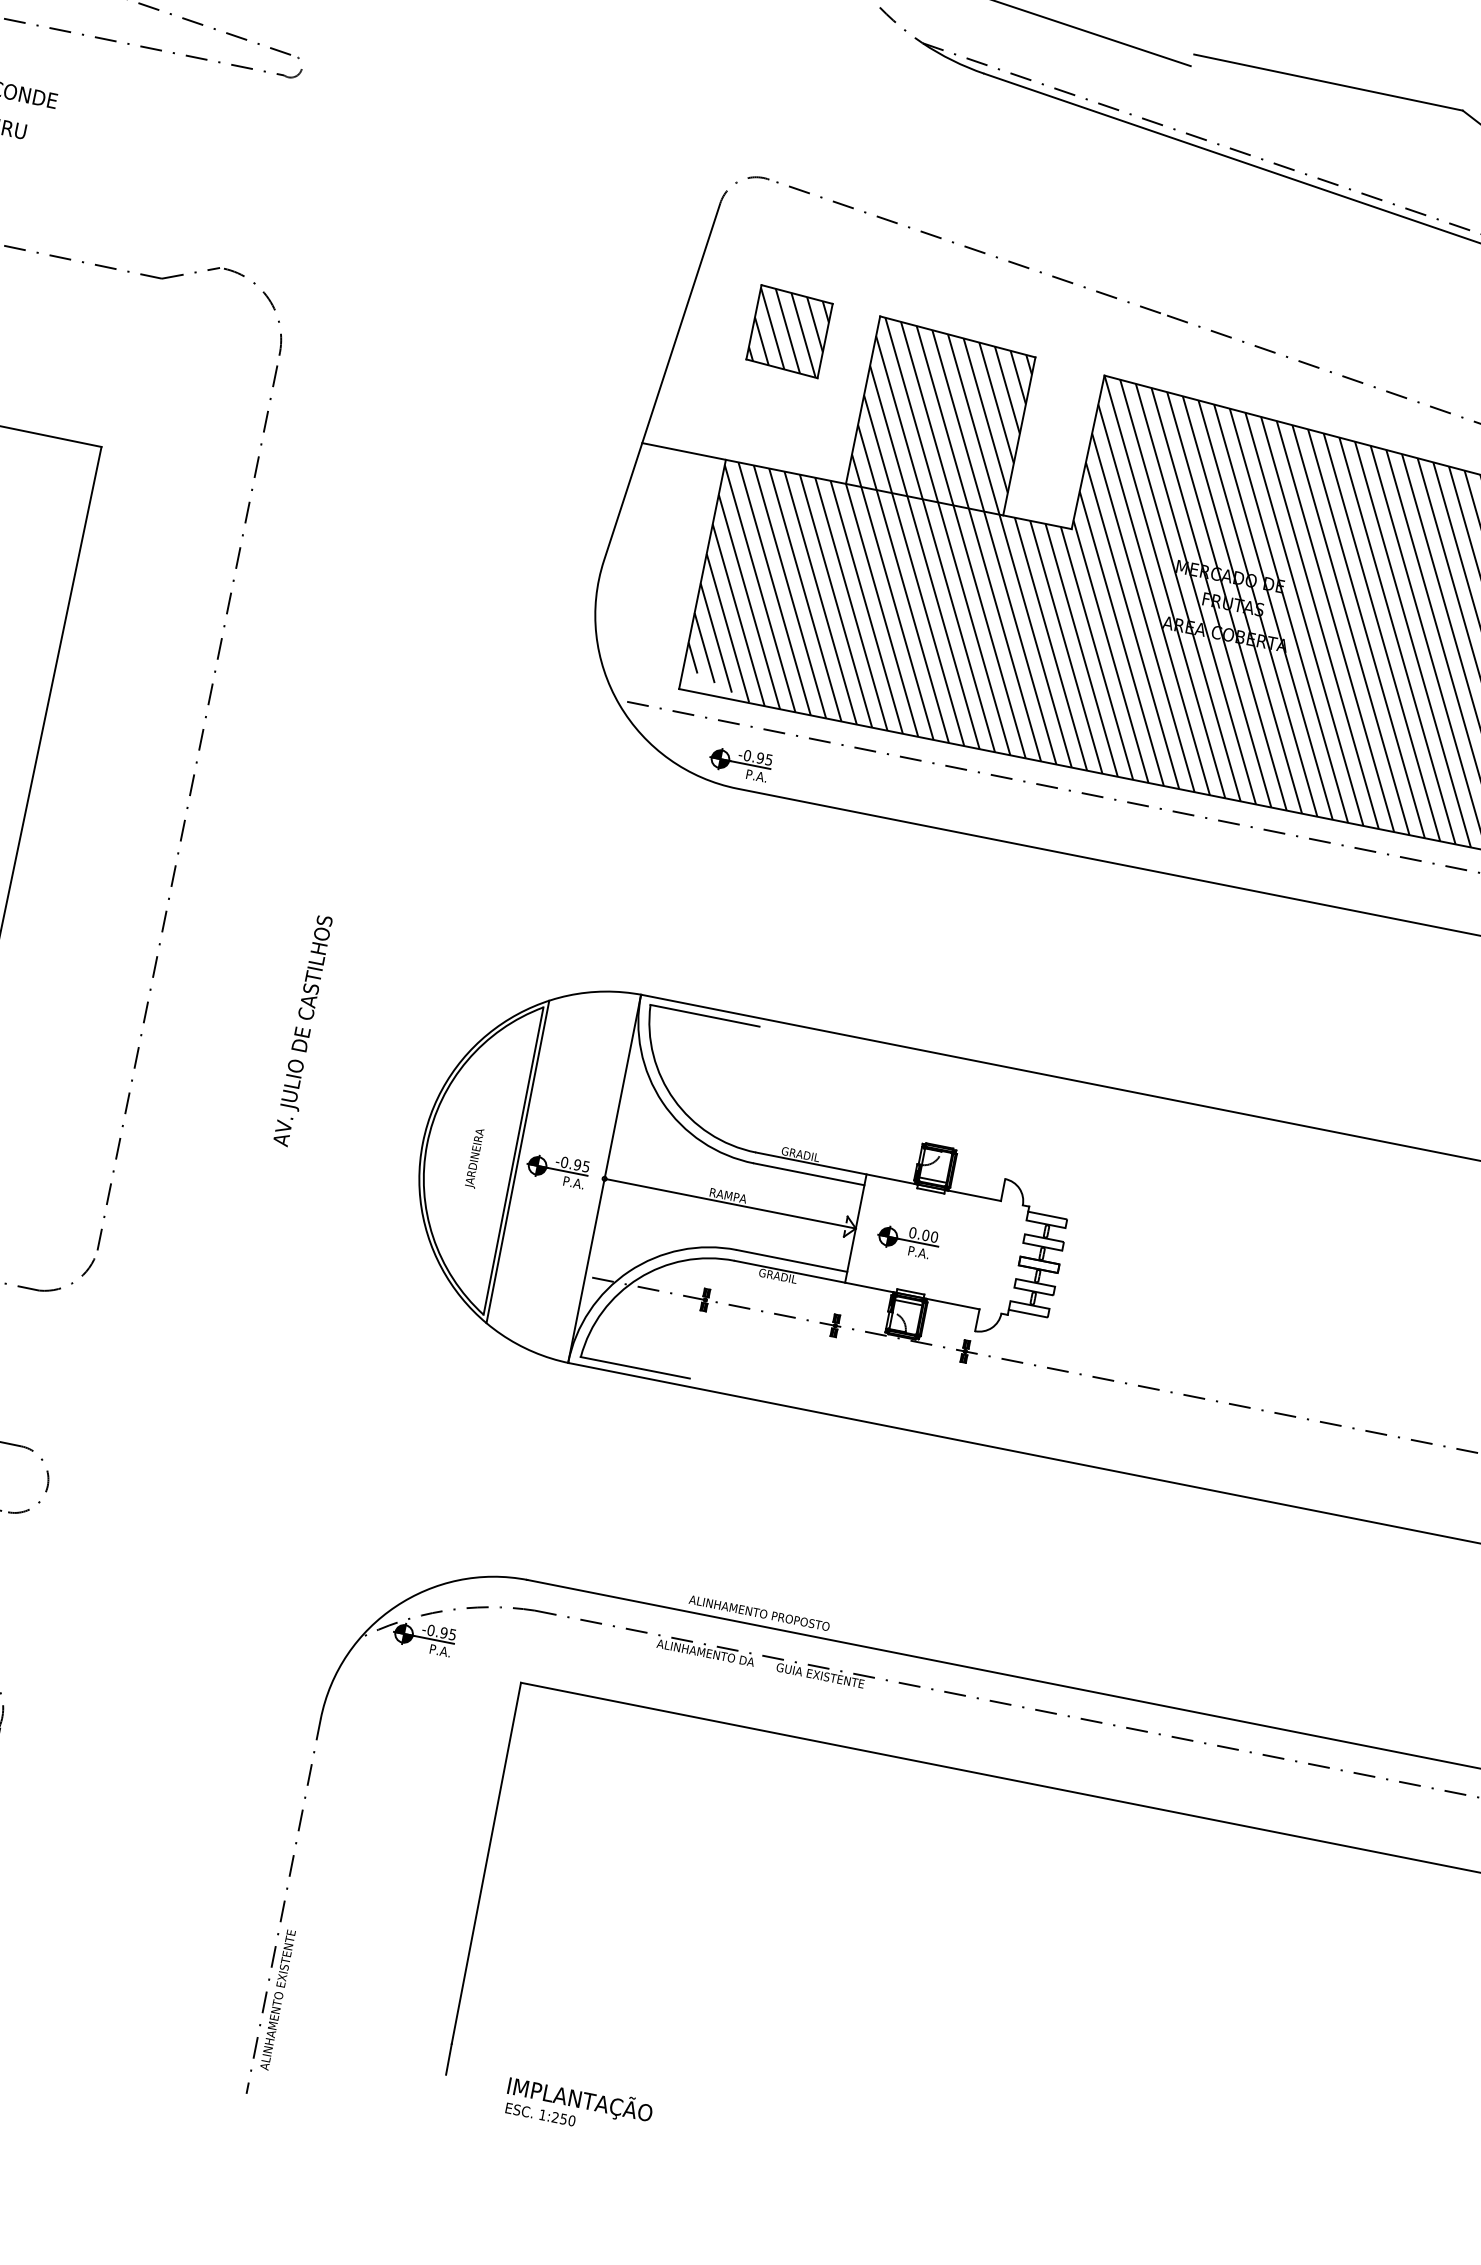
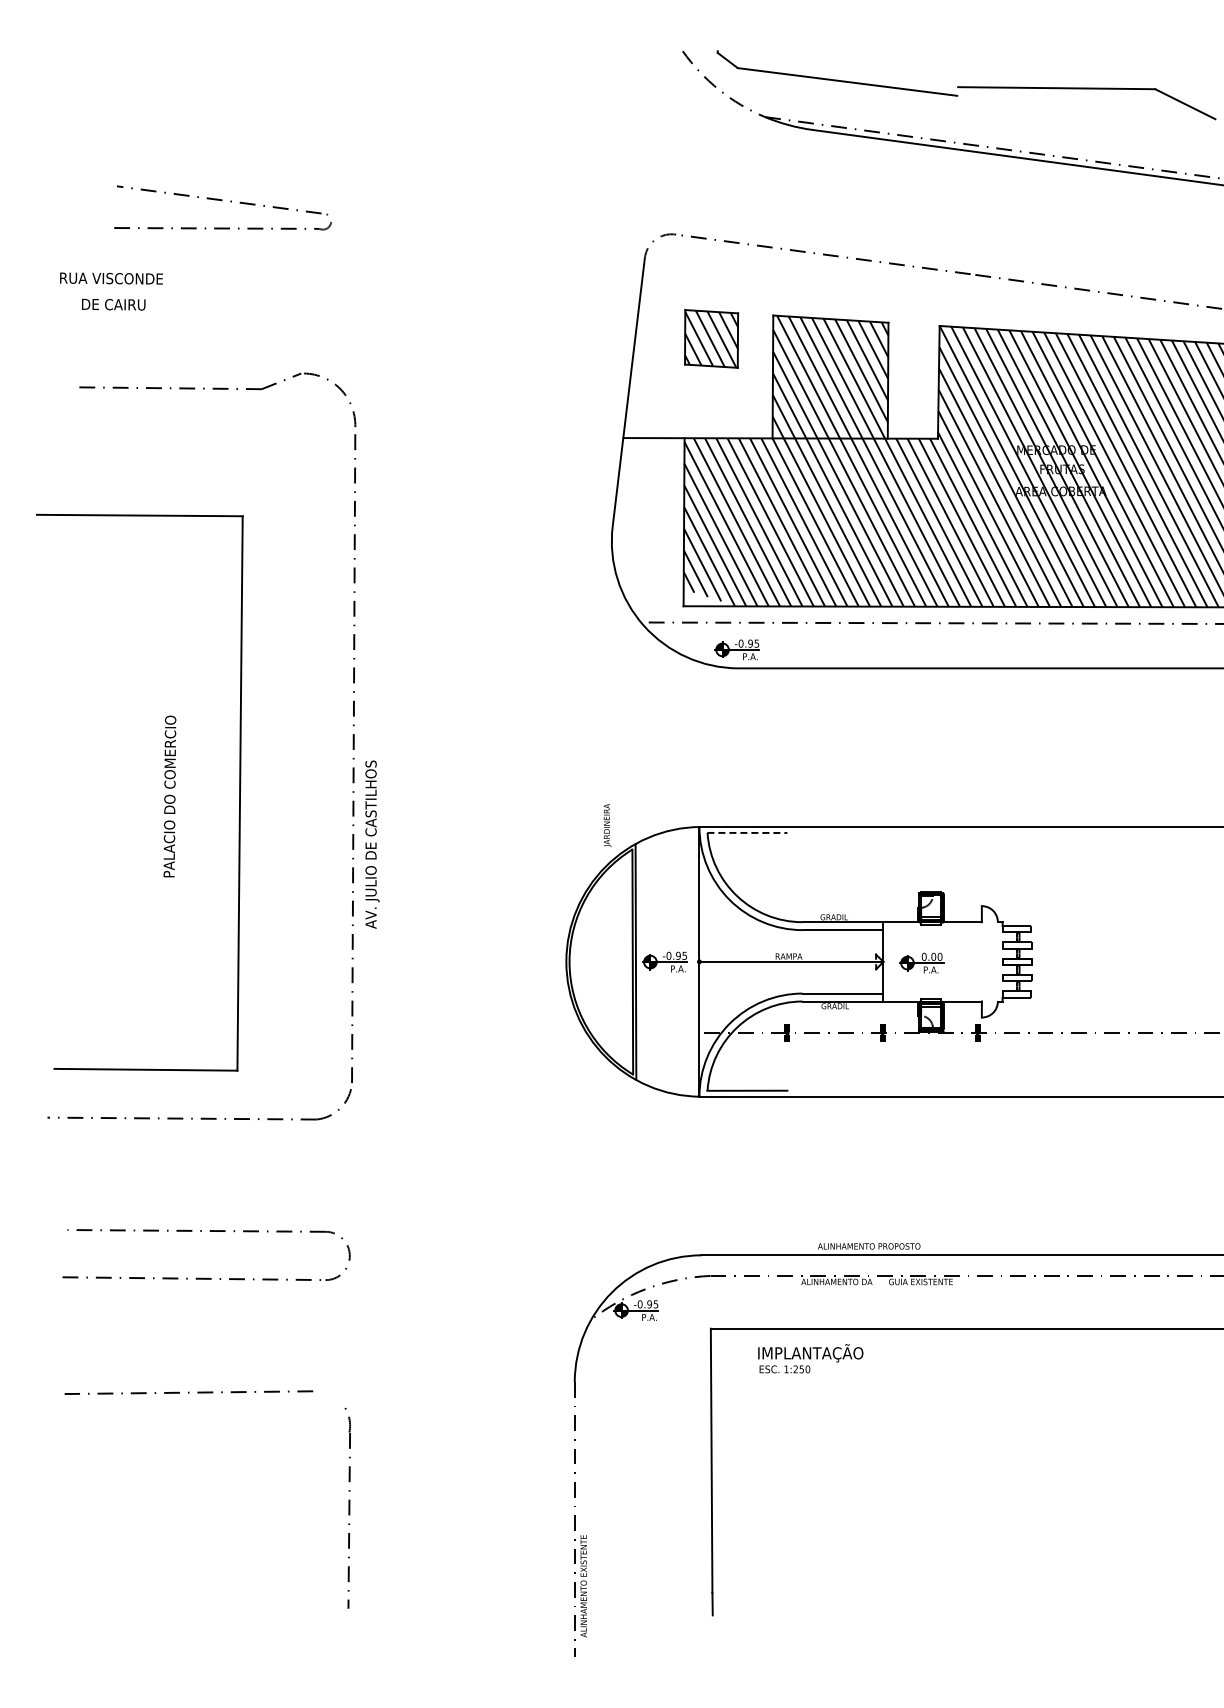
line: (705, 1015) -> (747, 832), solid -> dashed
text: (304, 1030) -> (372, 844), moved
text: (475, 1158) -> (607, 825), moved
text: (578, 2106) -> (810, 1358), moved

